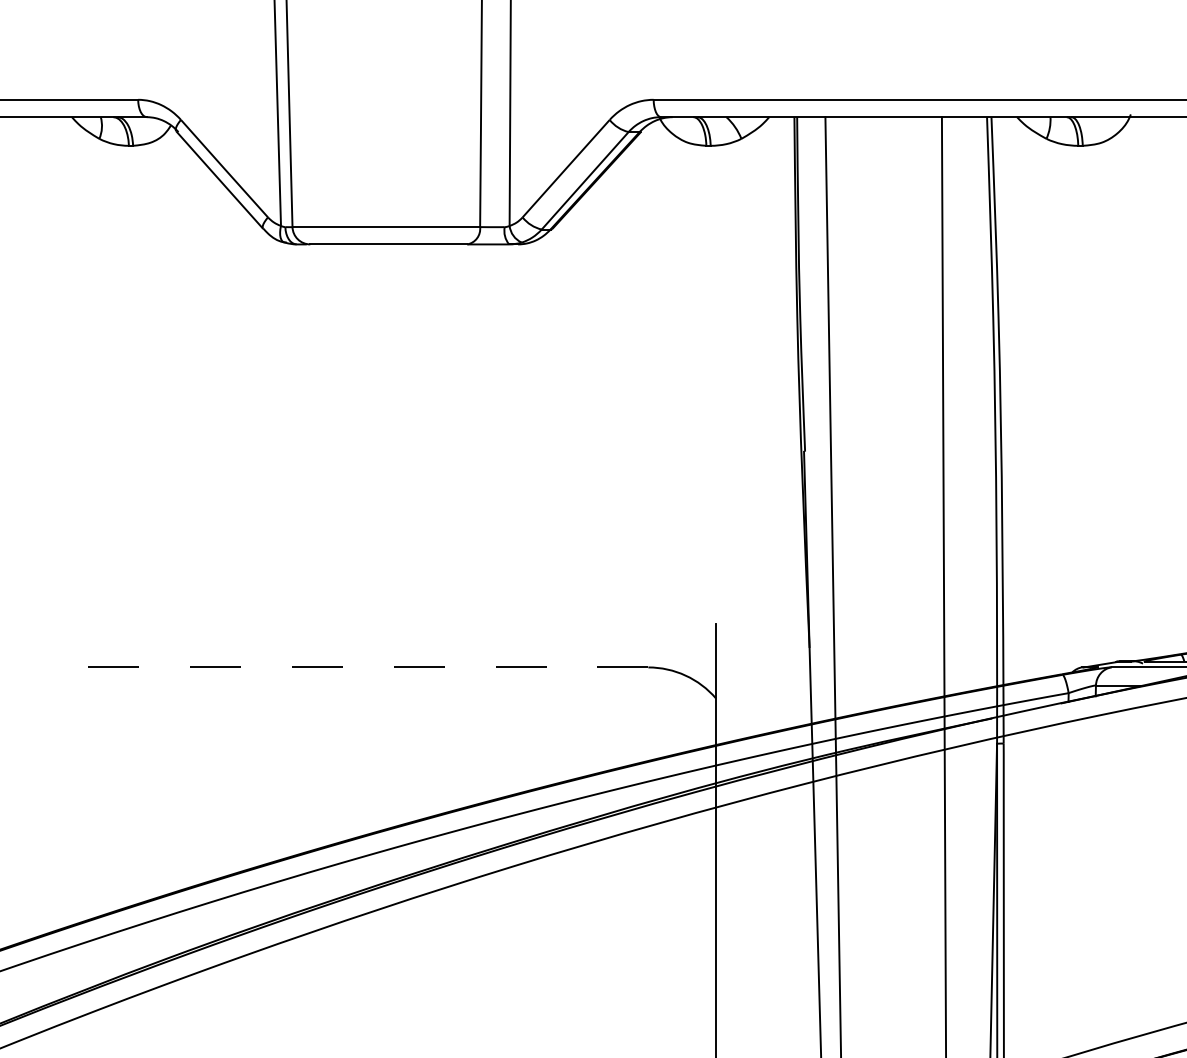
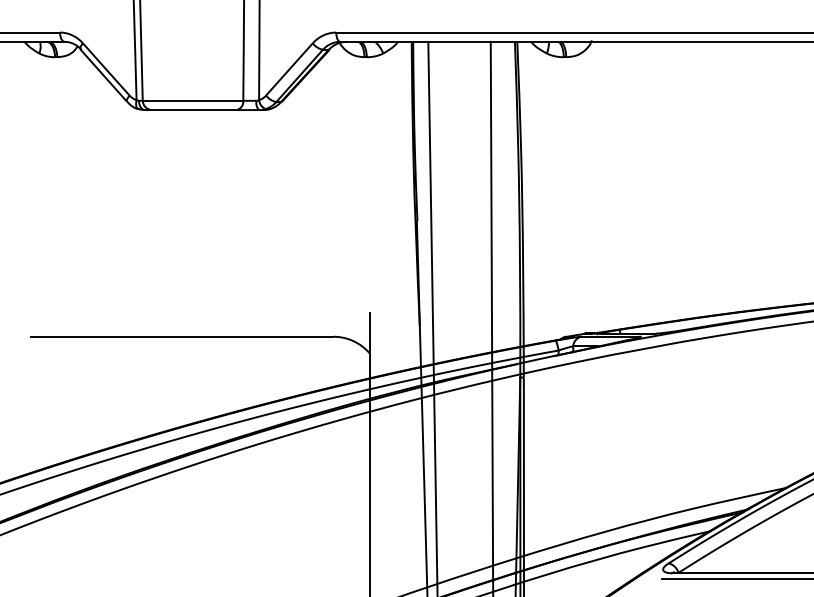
line: (364, 666) -> (181, 336), dashed -> solid

